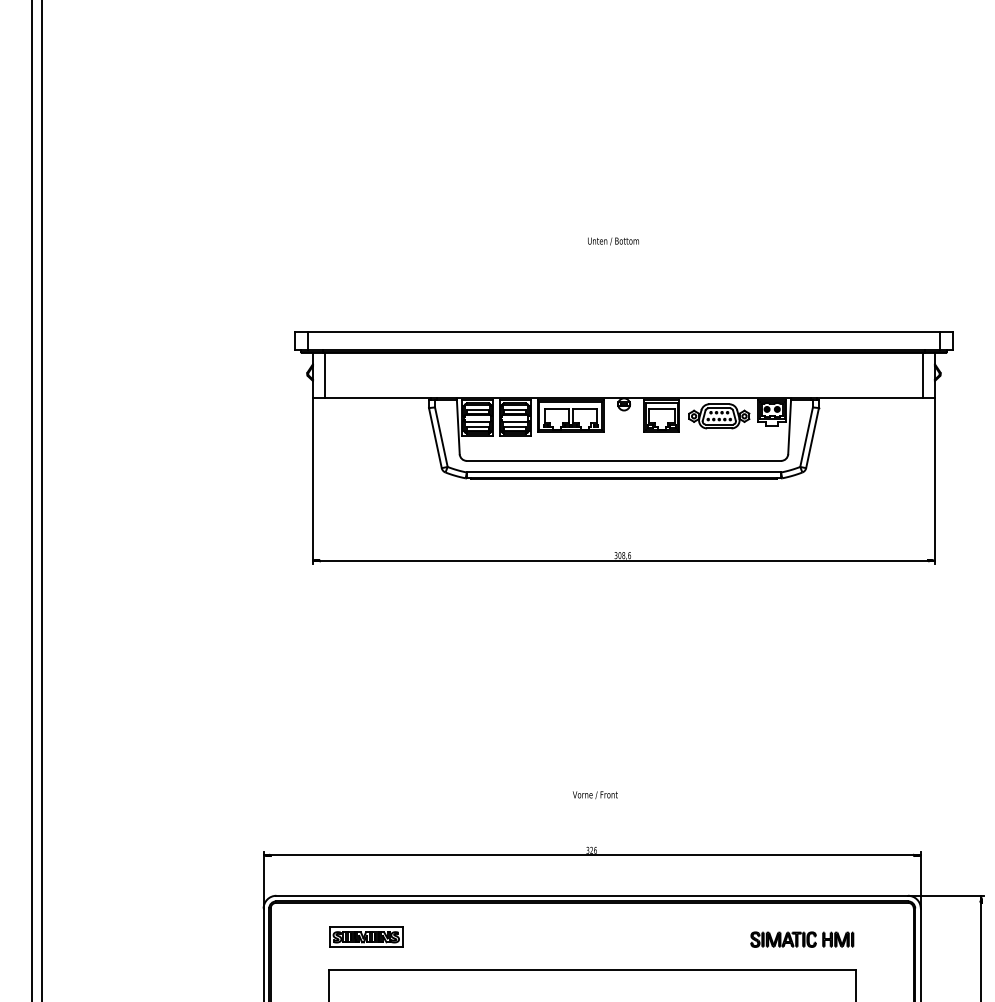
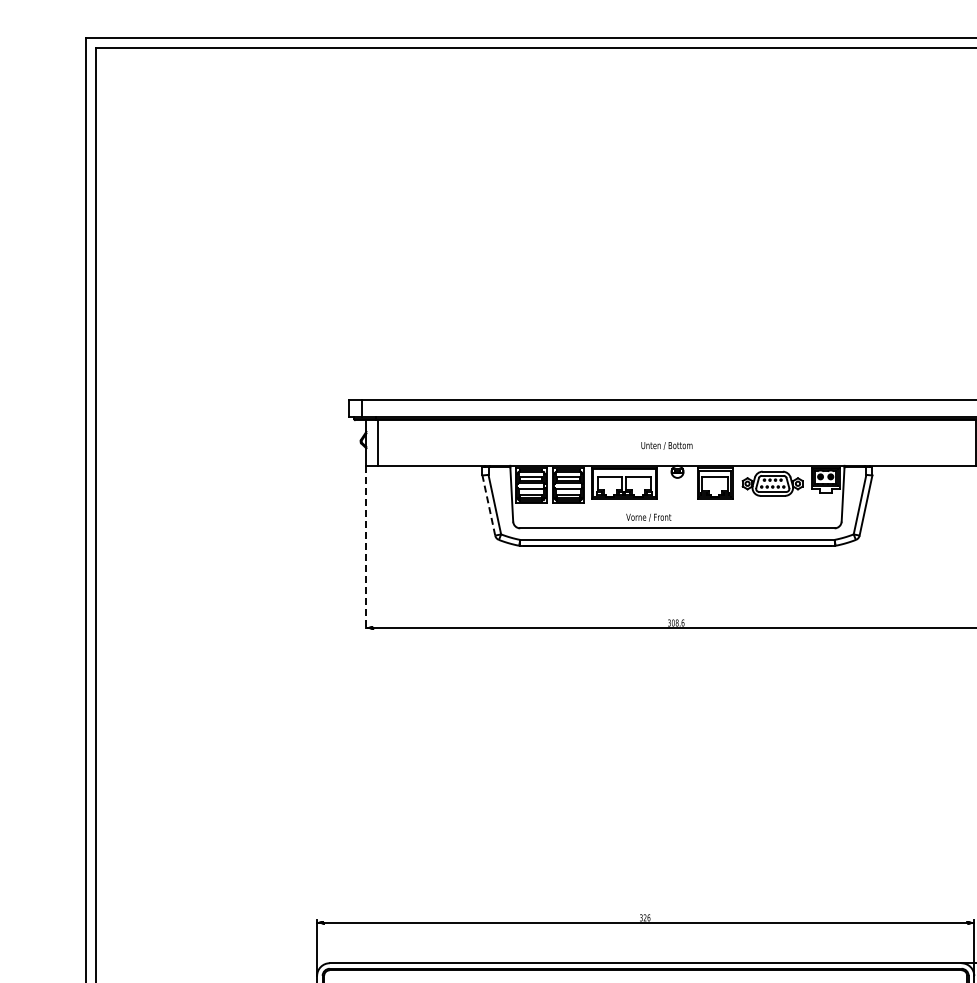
text: (613, 241) -> (666, 445), moved
line: (435, 438) -> (488, 505), solid -> dashed
line: (312, 481) -> (365, 548), solid -> dashed
text: (595, 795) -> (648, 517), moved

